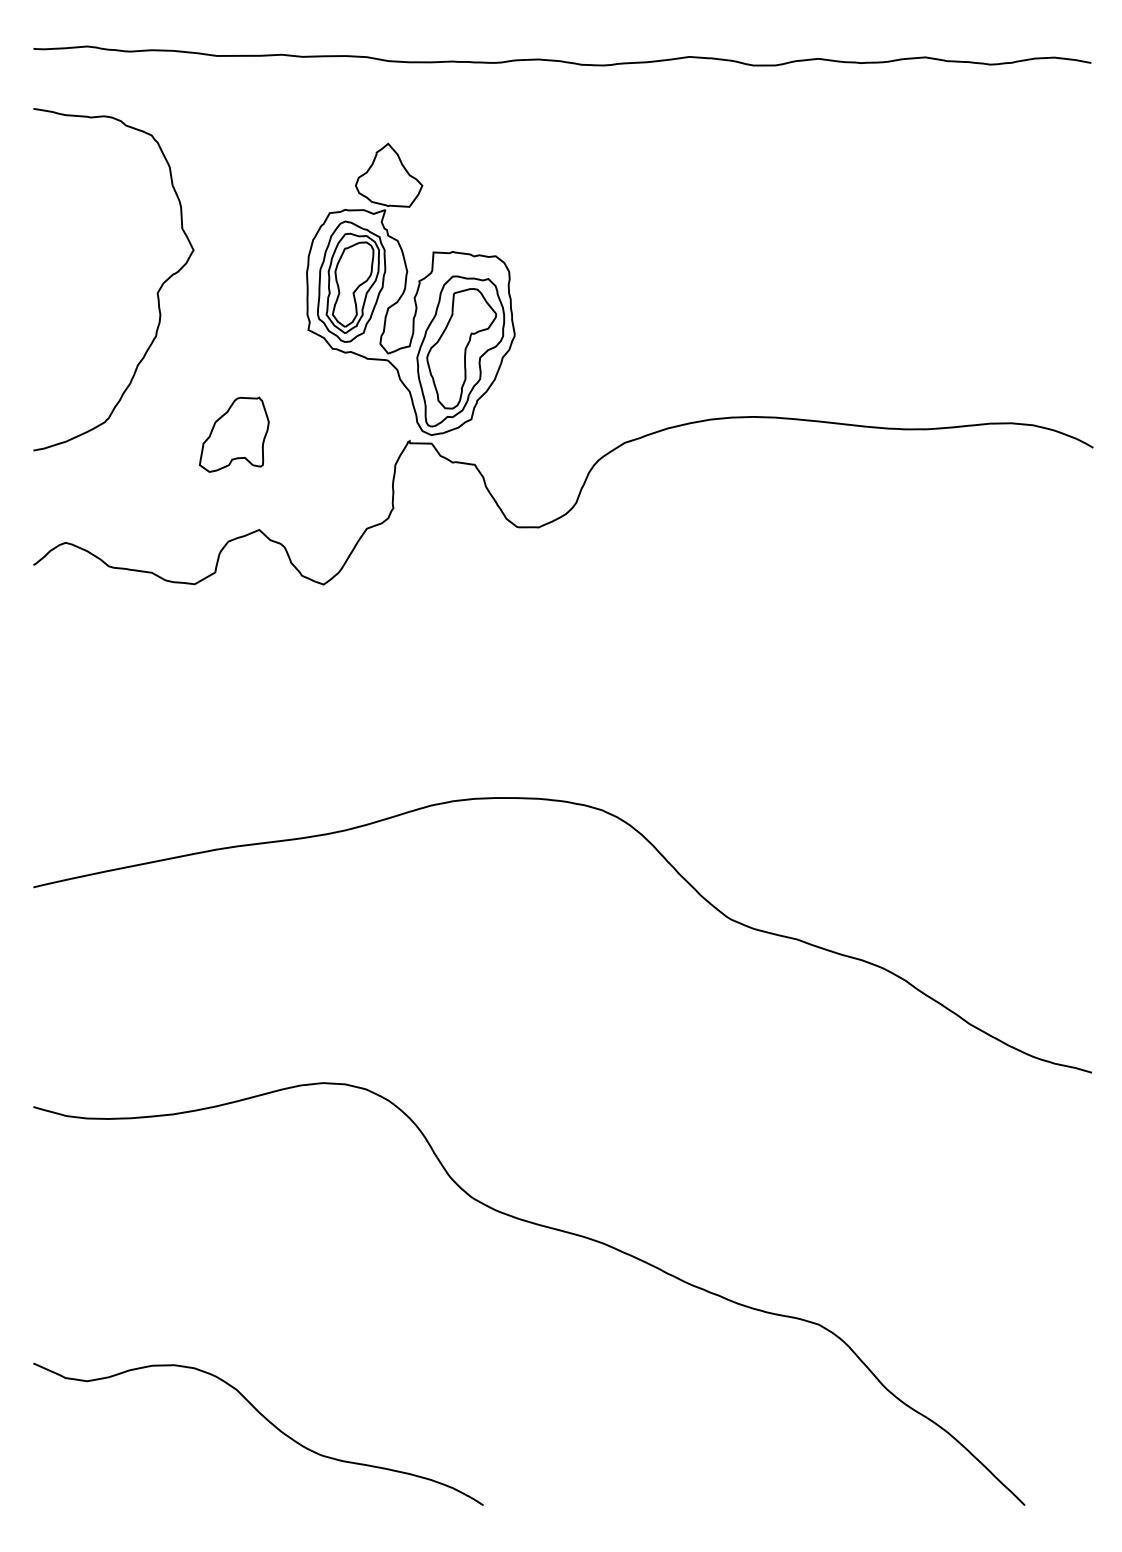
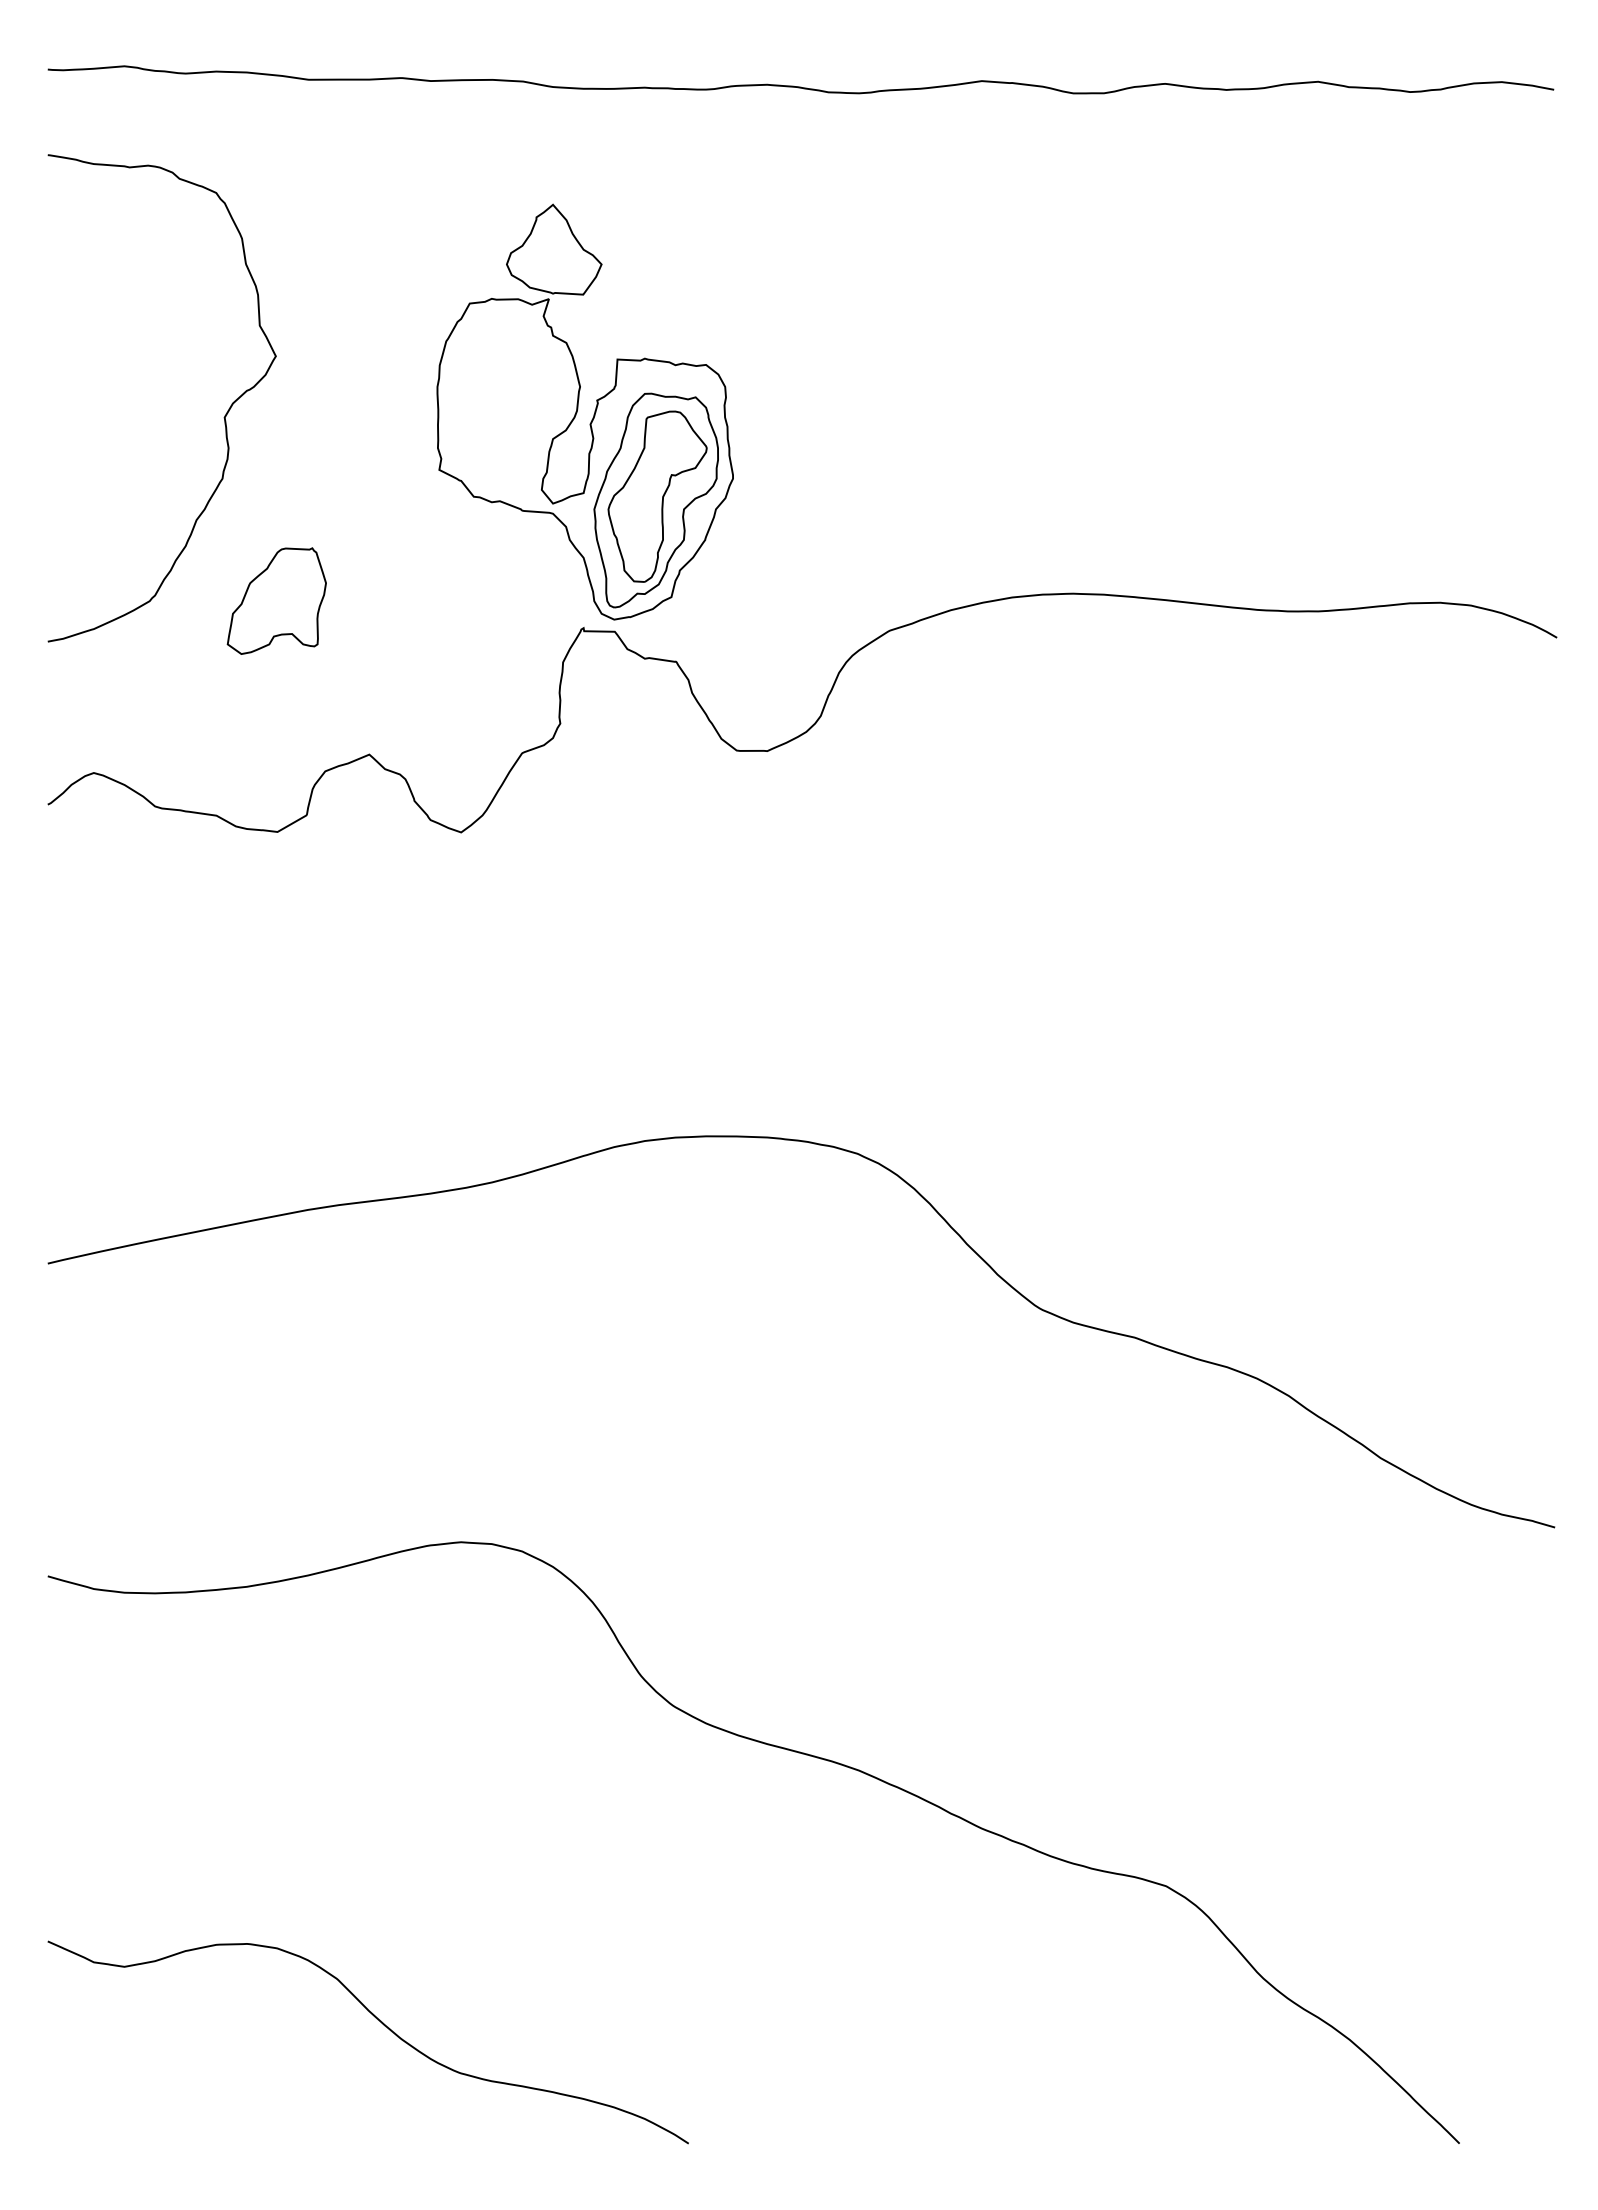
part: (351, 281) -> (500, 400), removed
part: (234, 434) -> (276, 600), moved

